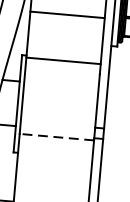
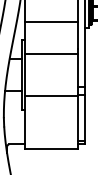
line: (67, 14) -> (51, 21), moved
line: (63, 60) -> (51, 53), moved
line: (56, 137) -> (51, 96), dashed -> solid

